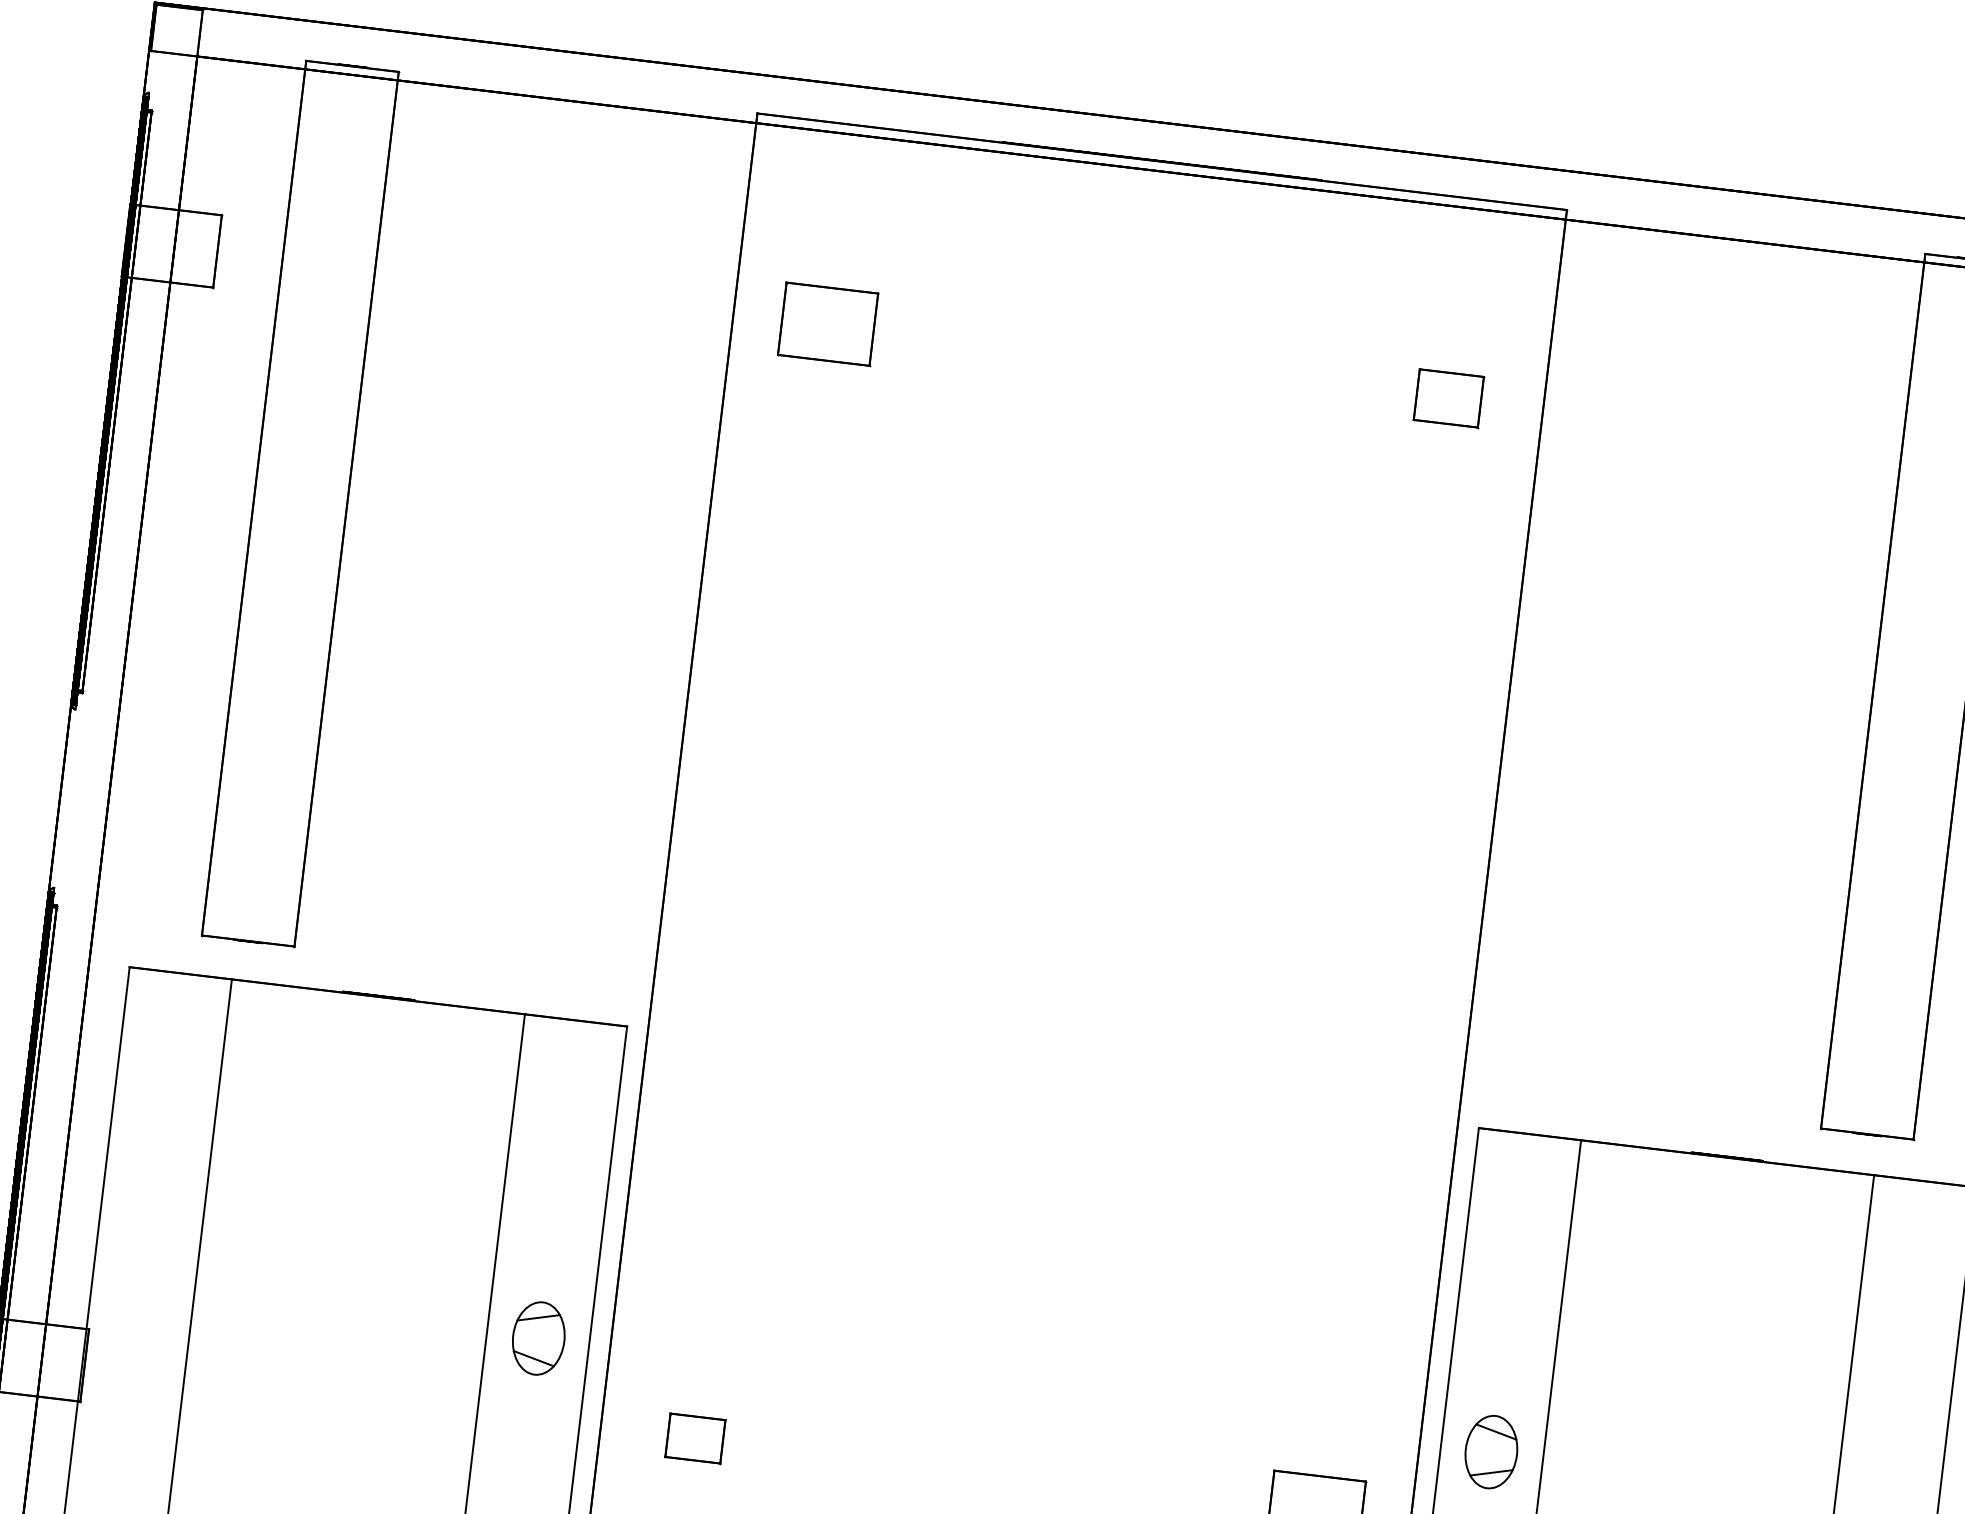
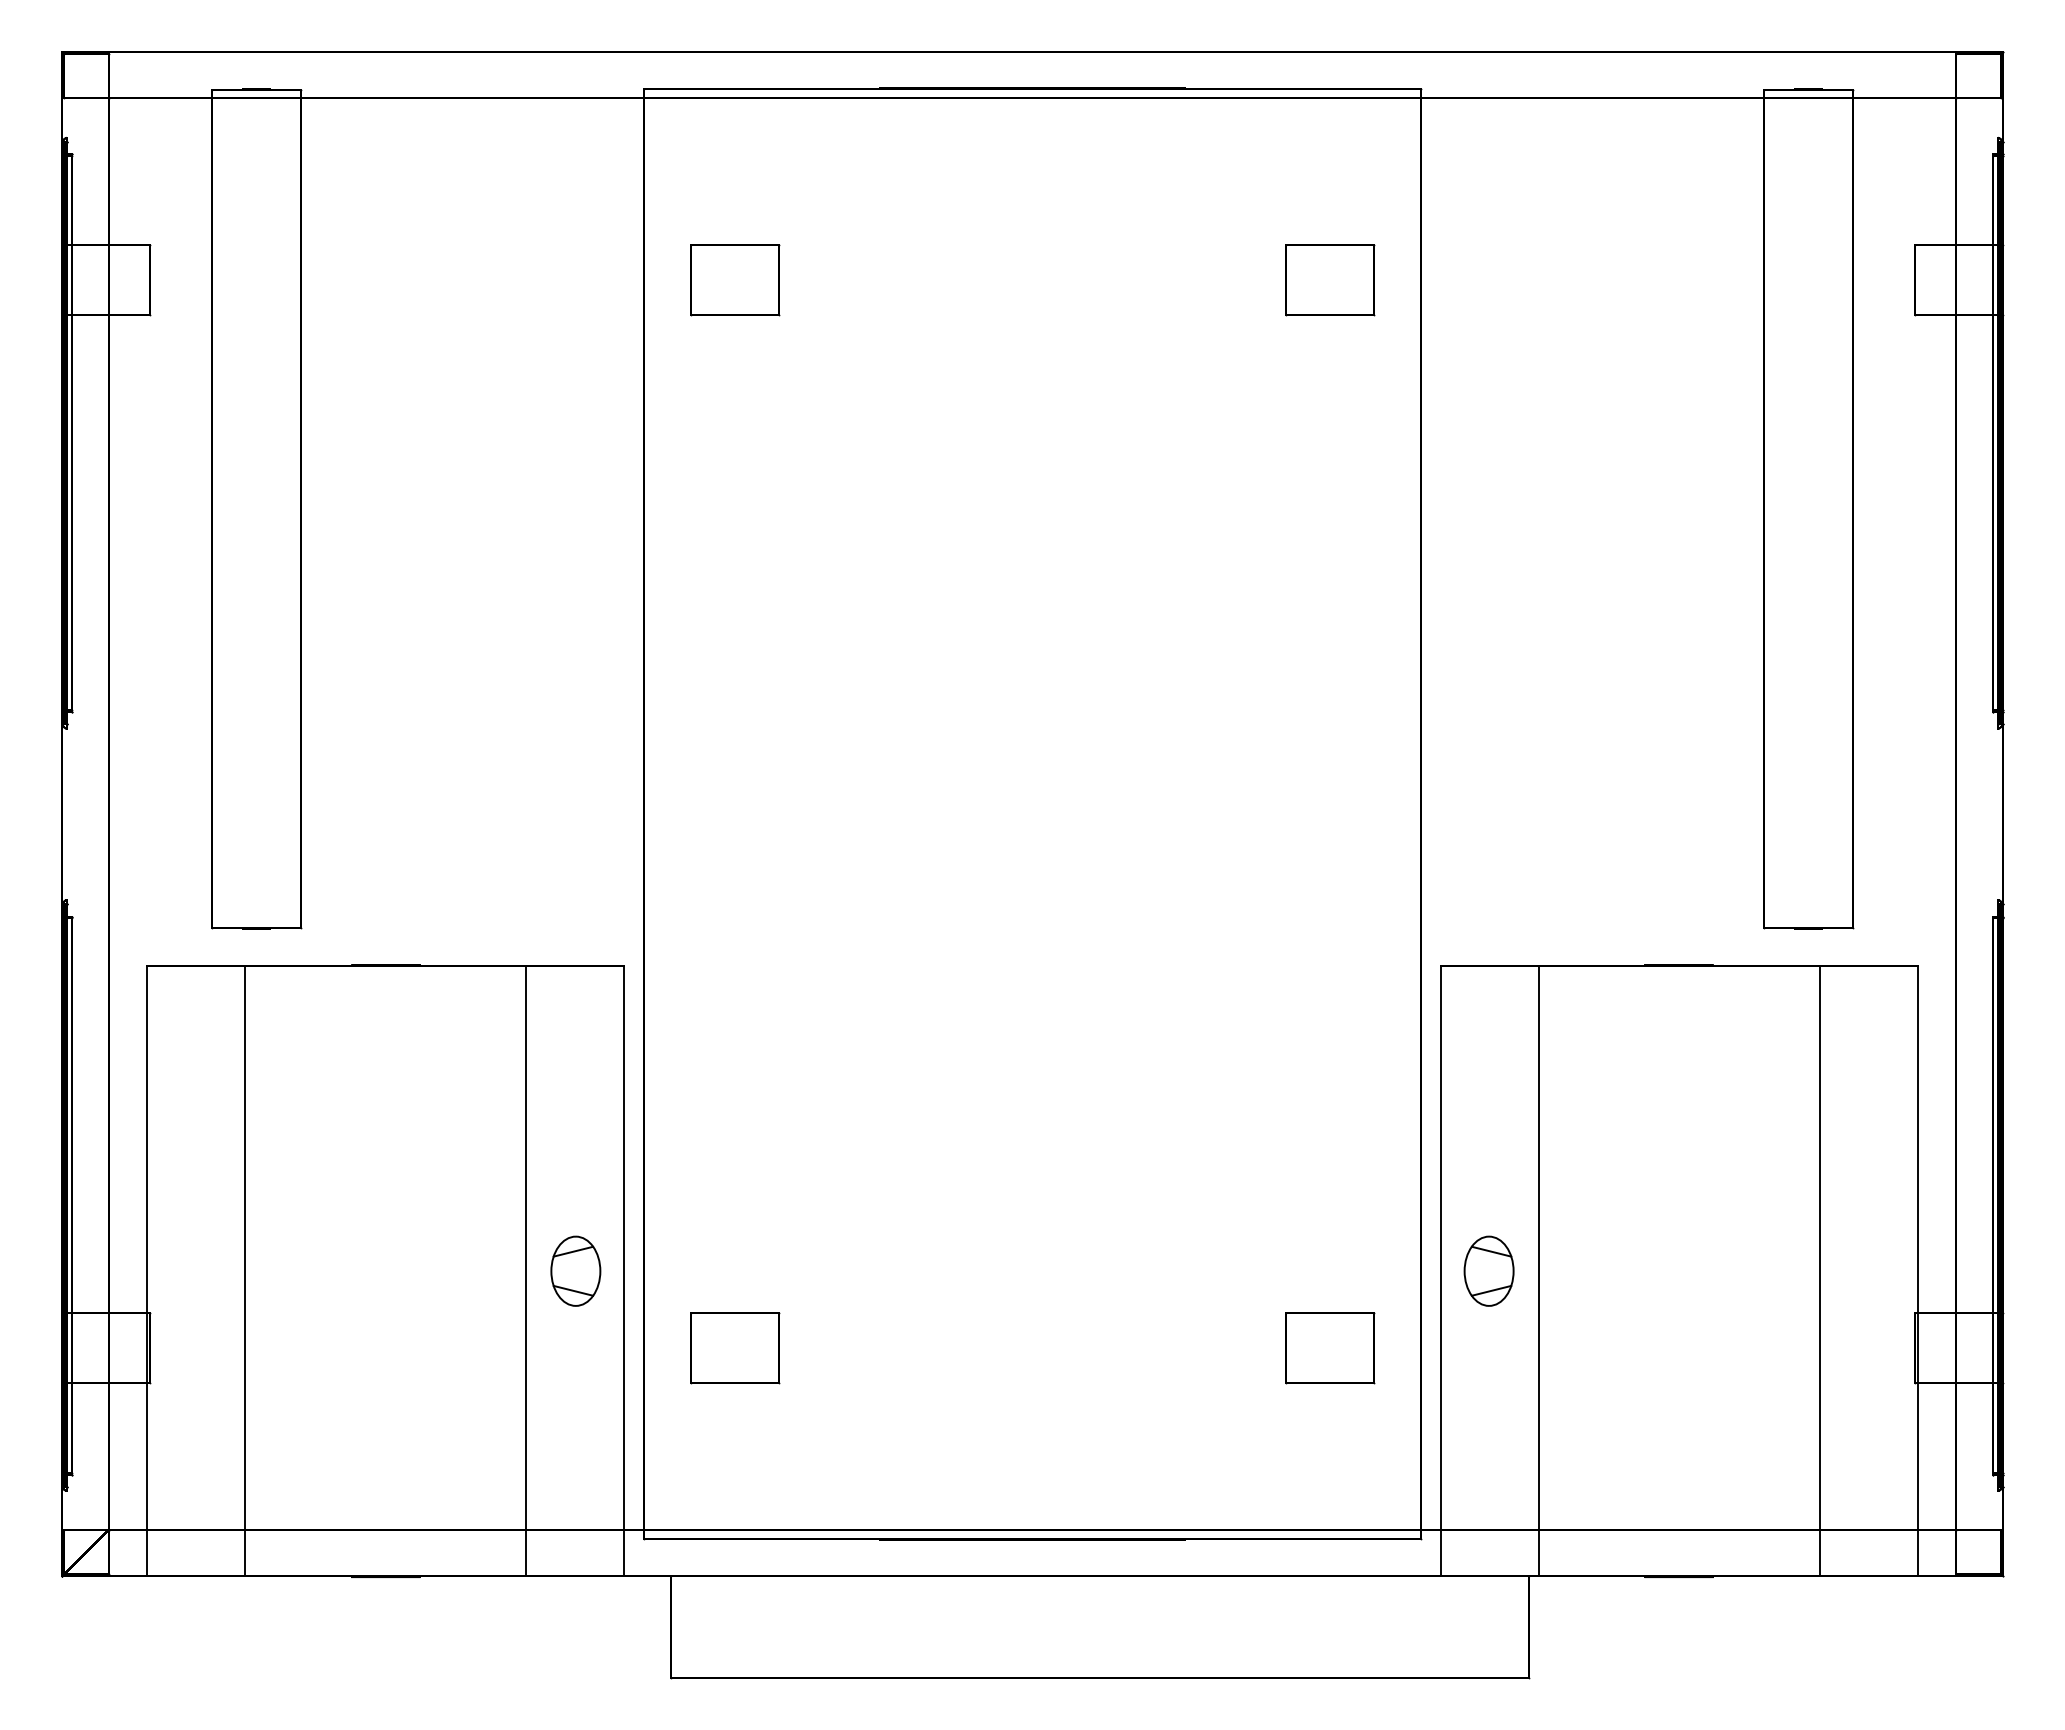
part: (1449, 398) -> (1330, 280), size x1.43
part: (695, 1438) -> (735, 1348), size x1.67

